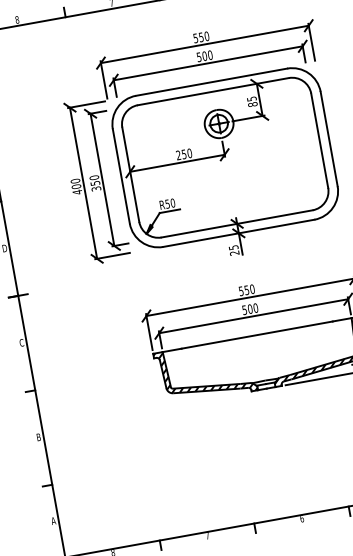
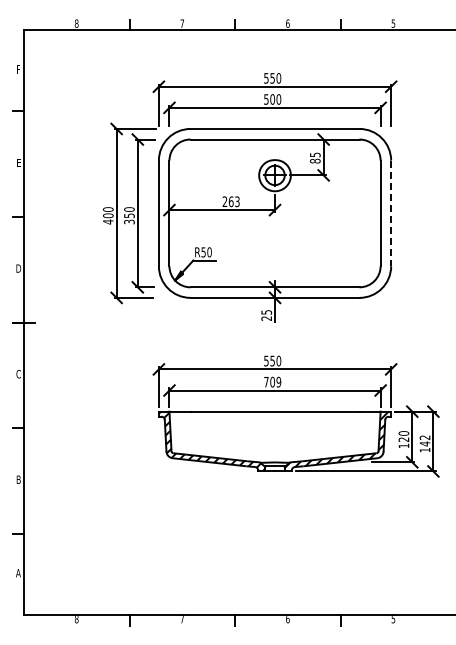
line: (329, 139) -> (391, 213), solid -> dashed
text: (186, 153) -> (233, 201), 250 -> 263
text: (250, 309) -> (272, 382), 500 -> 709

